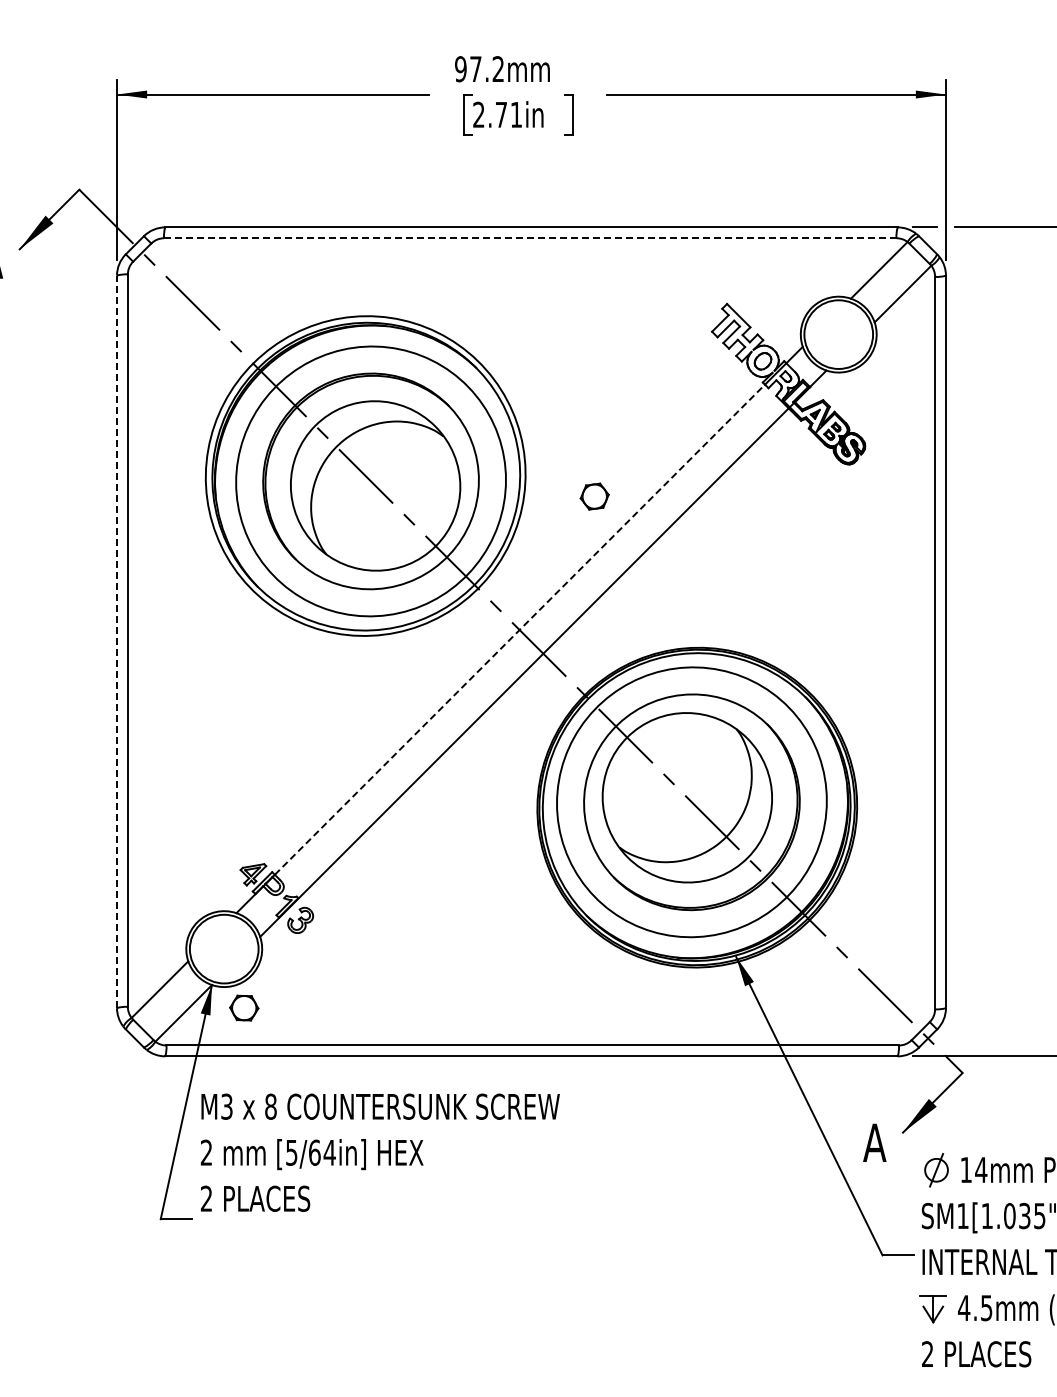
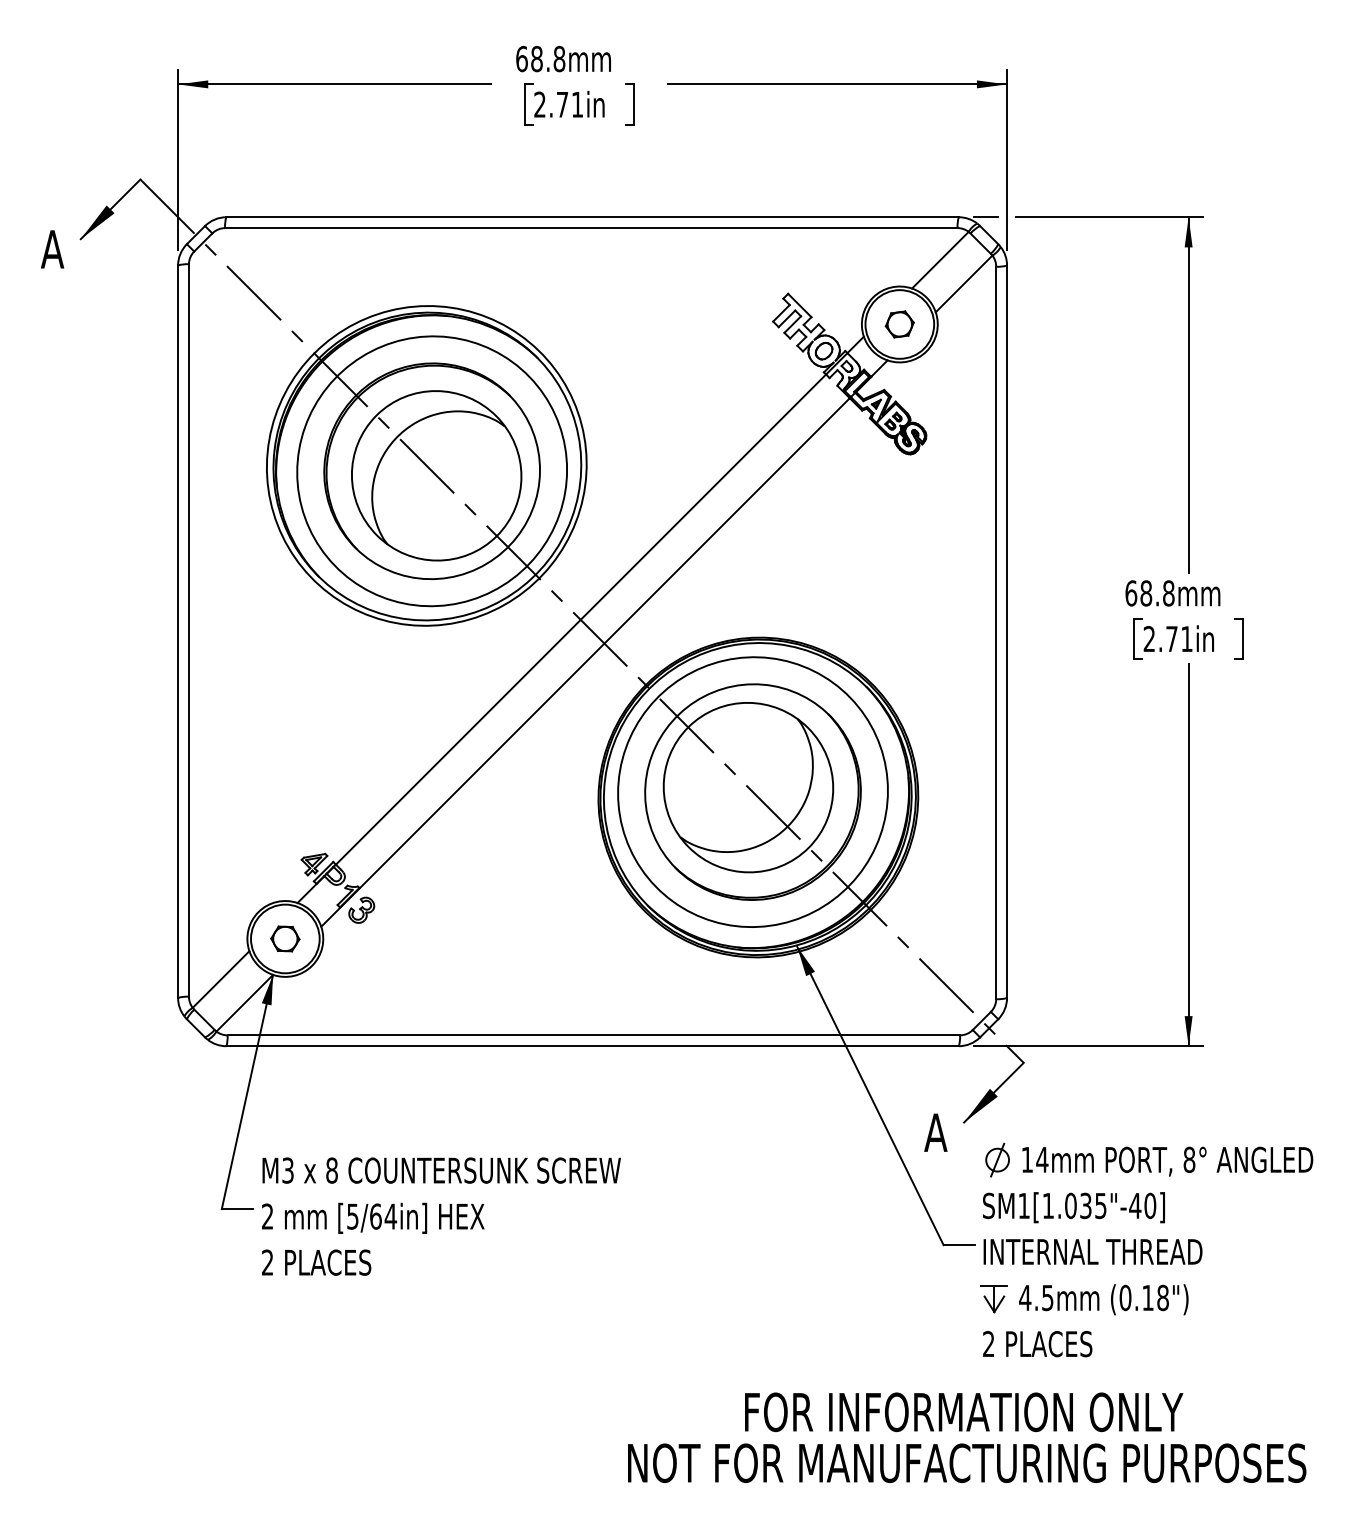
text: (479, 68) -> (540, 58), 97.2mm -> 68.8mm
line: (529, 238) -> (590, 228), dashed -> solid
part: (594, 496) -> (899, 324), moved
line: (520, 629) -> (581, 619), dashed -> solid
line: (117, 641) -> (178, 631), dashed -> solid
part: (244, 1007) -> (285, 938), moved
text: (380, 1152) -> (441, 1216), moved

